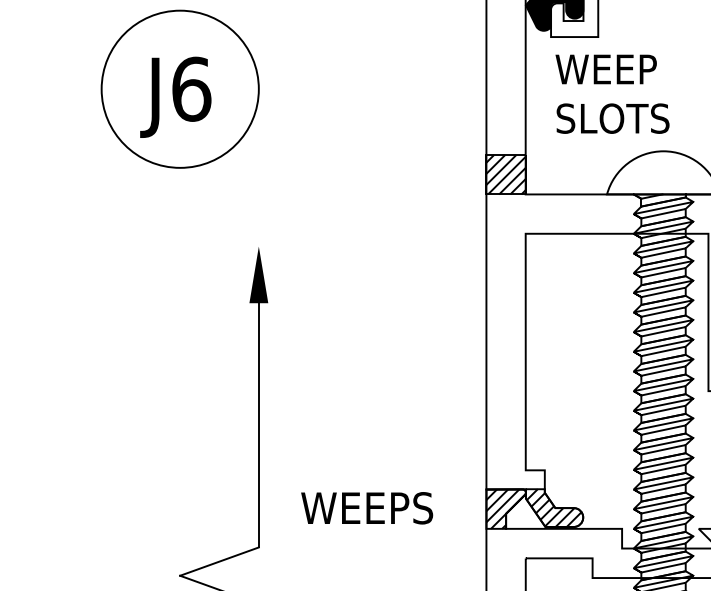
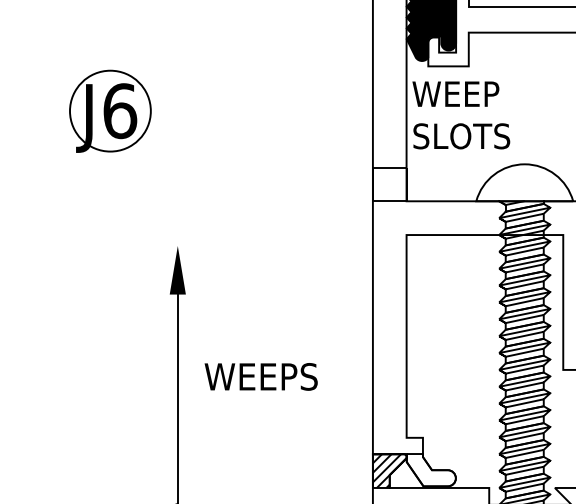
circle: (179, 88) -> (109, 110), size x0.6
text: (612, 93) -> (461, 114), moved
hatch: (505, 174) -> (389, 184), removed
hatch: (553, 507) -> (430, 469), removed
text: (367, 508) -> (261, 377), moved

